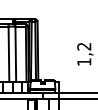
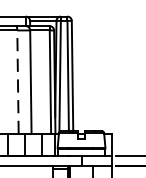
line: (8, 54) -> (17, 82), solid -> dashed

